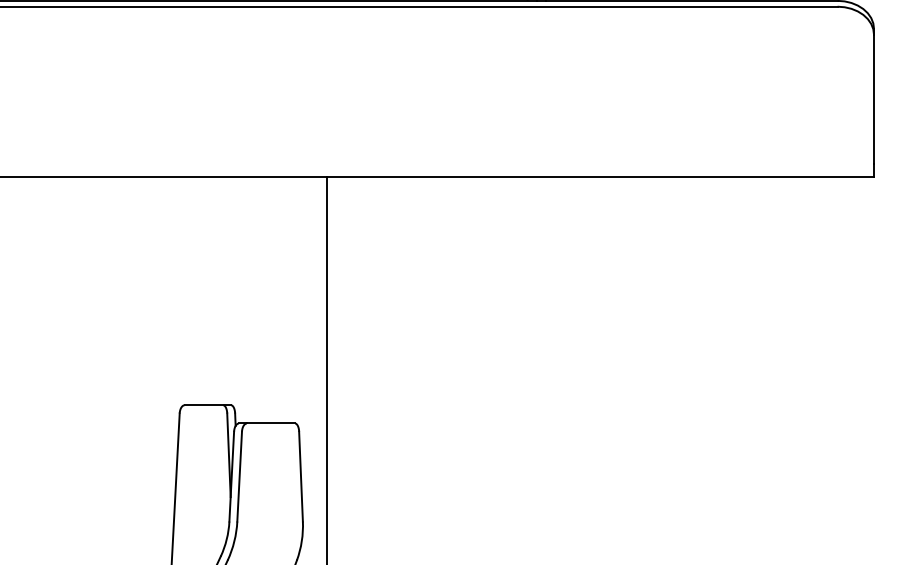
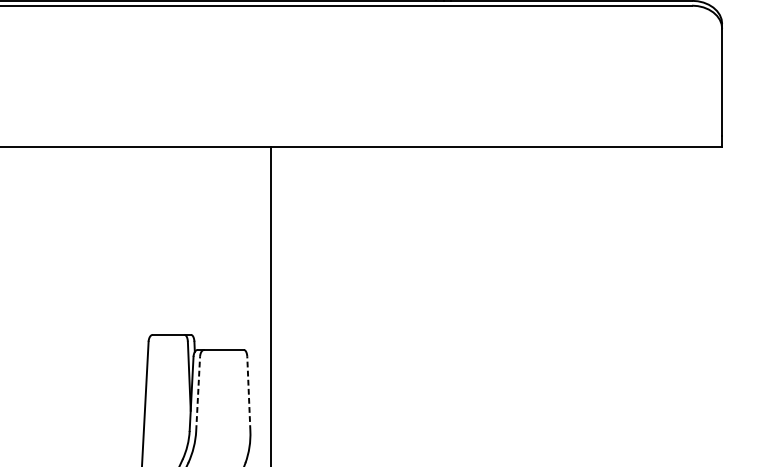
line: (239, 476) -> (198, 393), solid -> dashed
line: (301, 476) -> (249, 393), solid -> dashed

